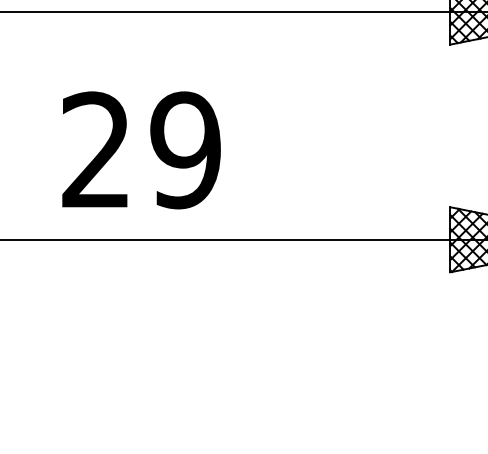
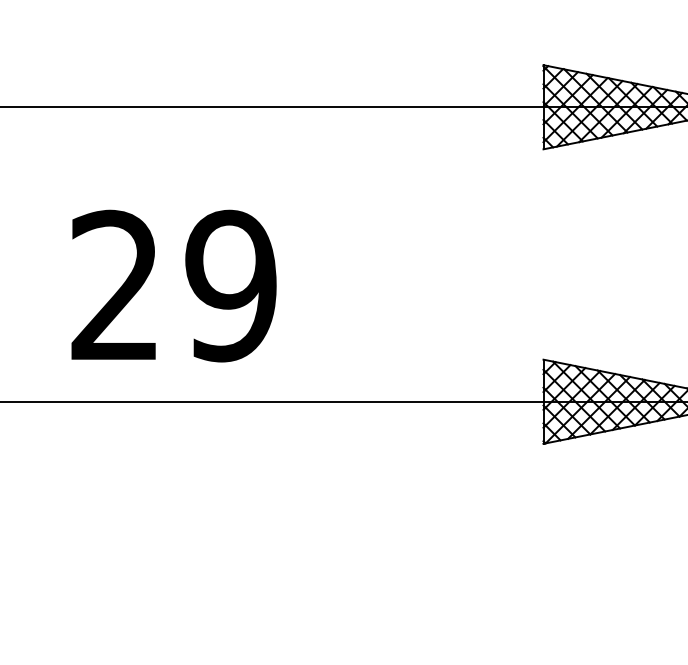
text: (141, 149) -> (173, 285), moved

